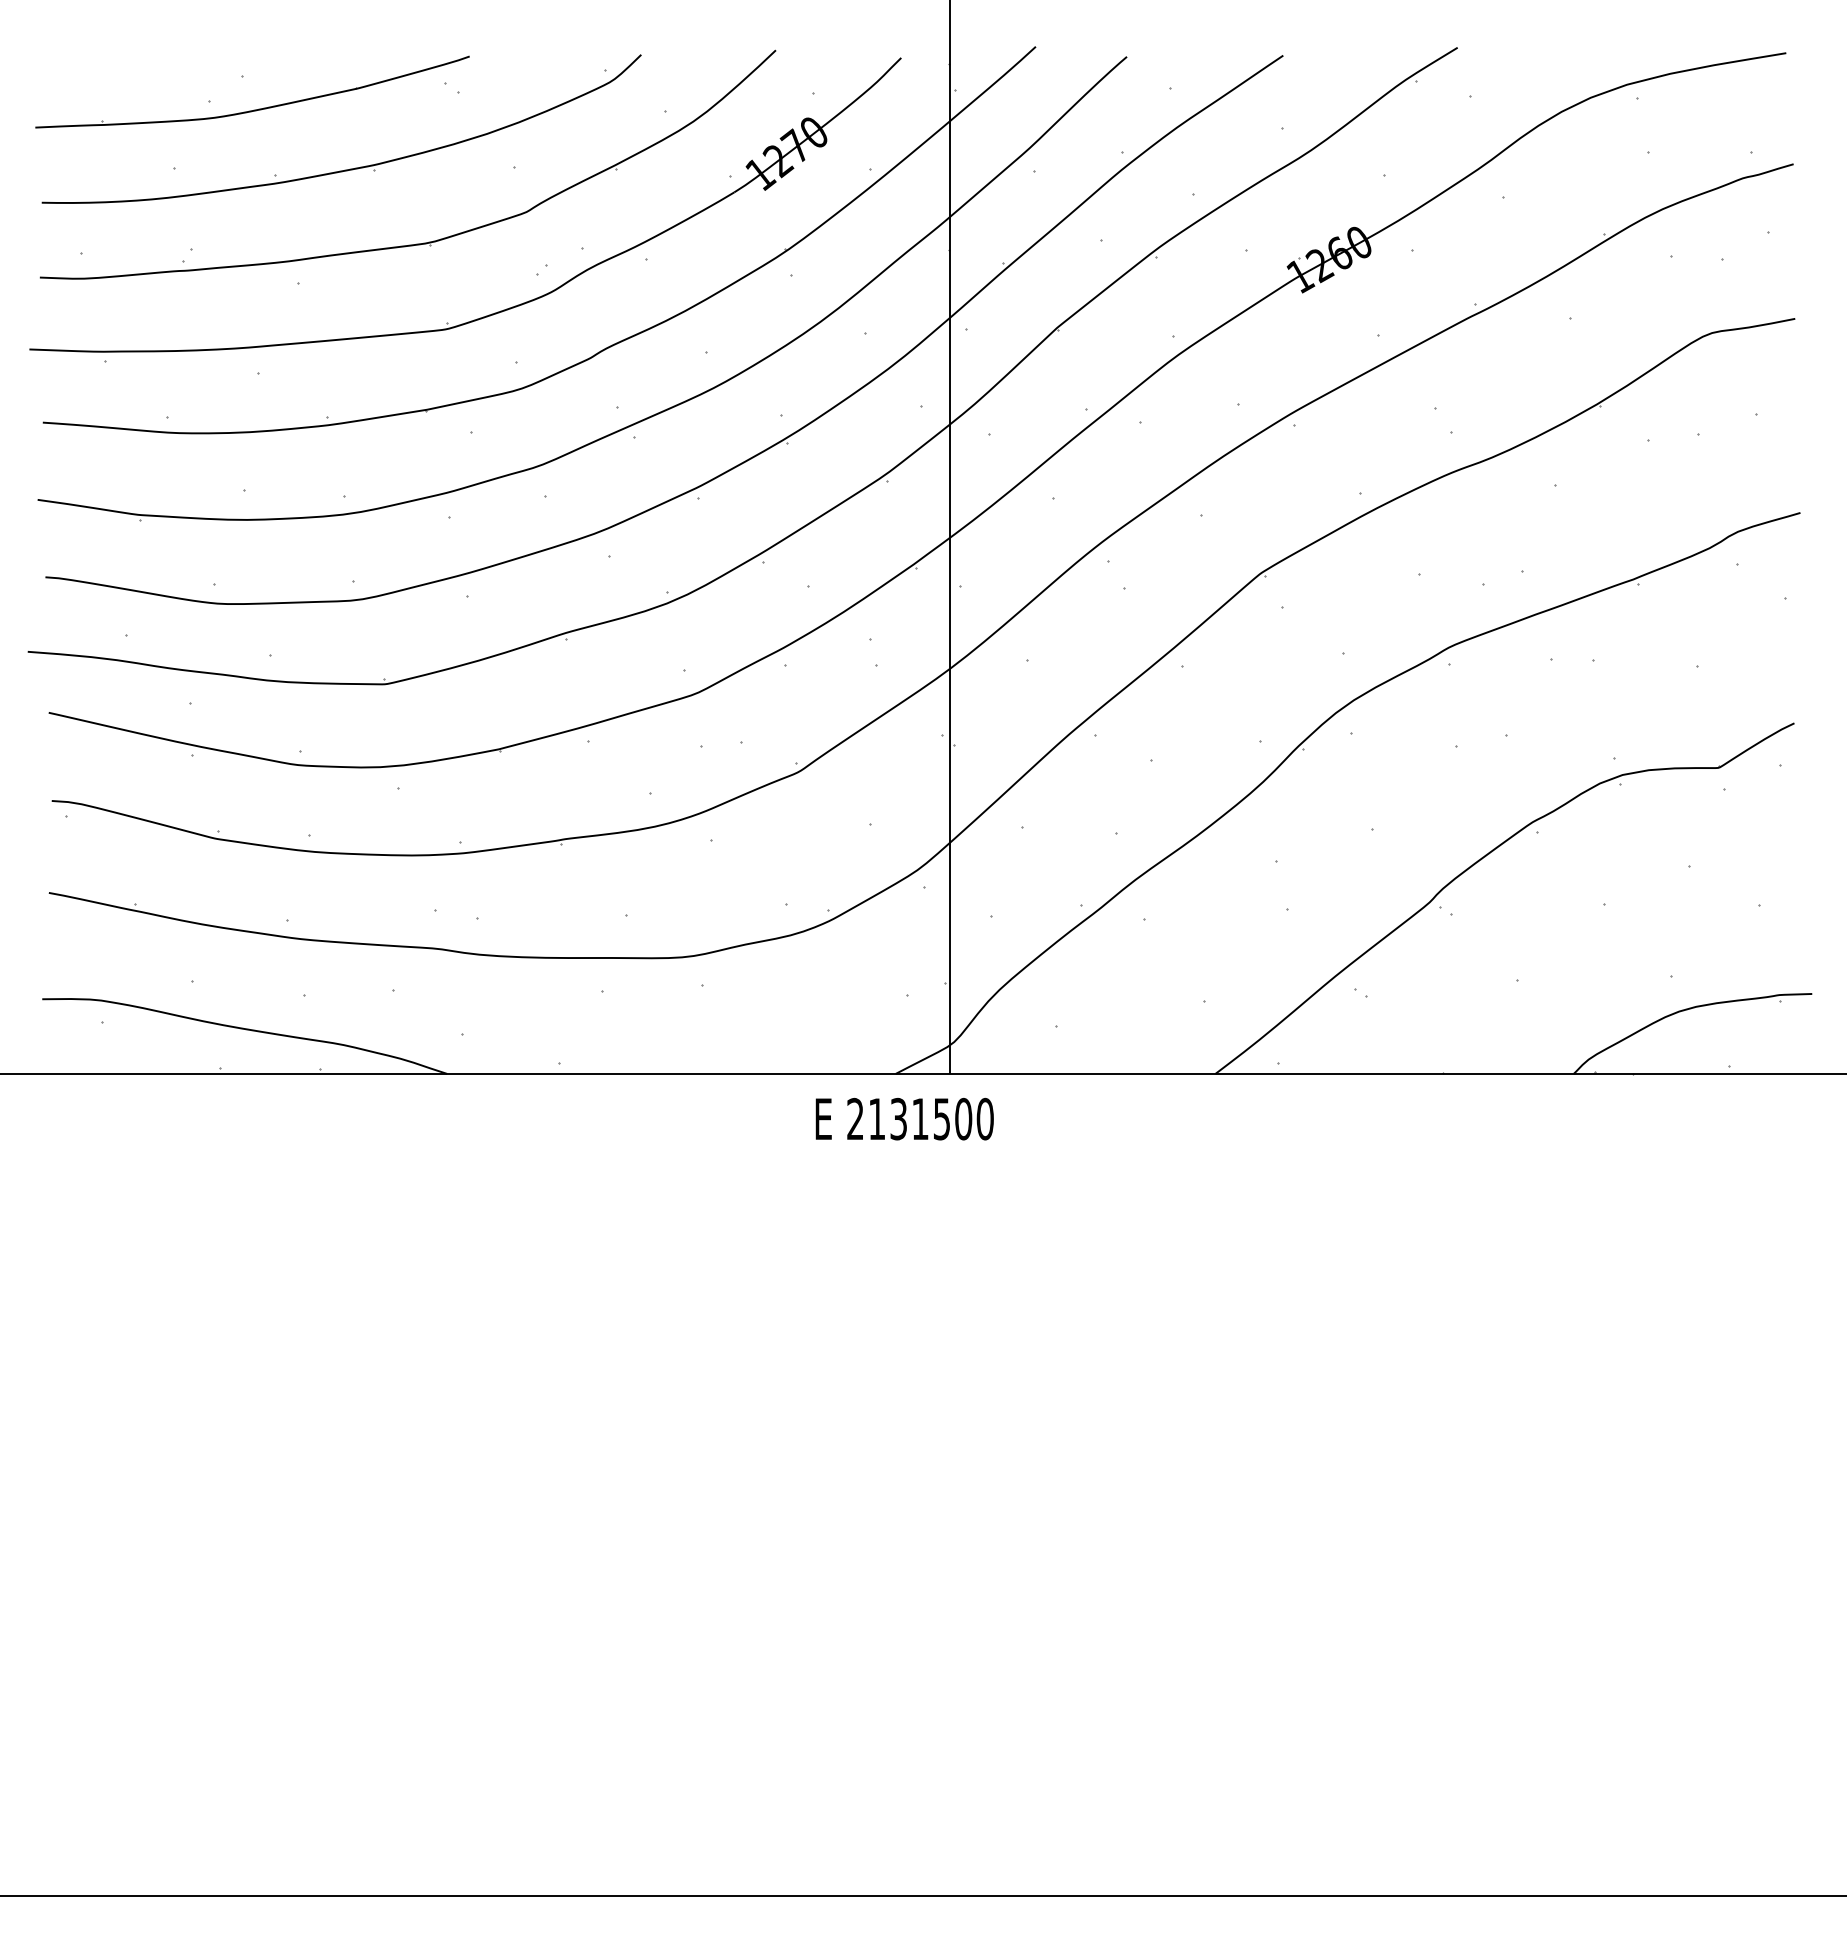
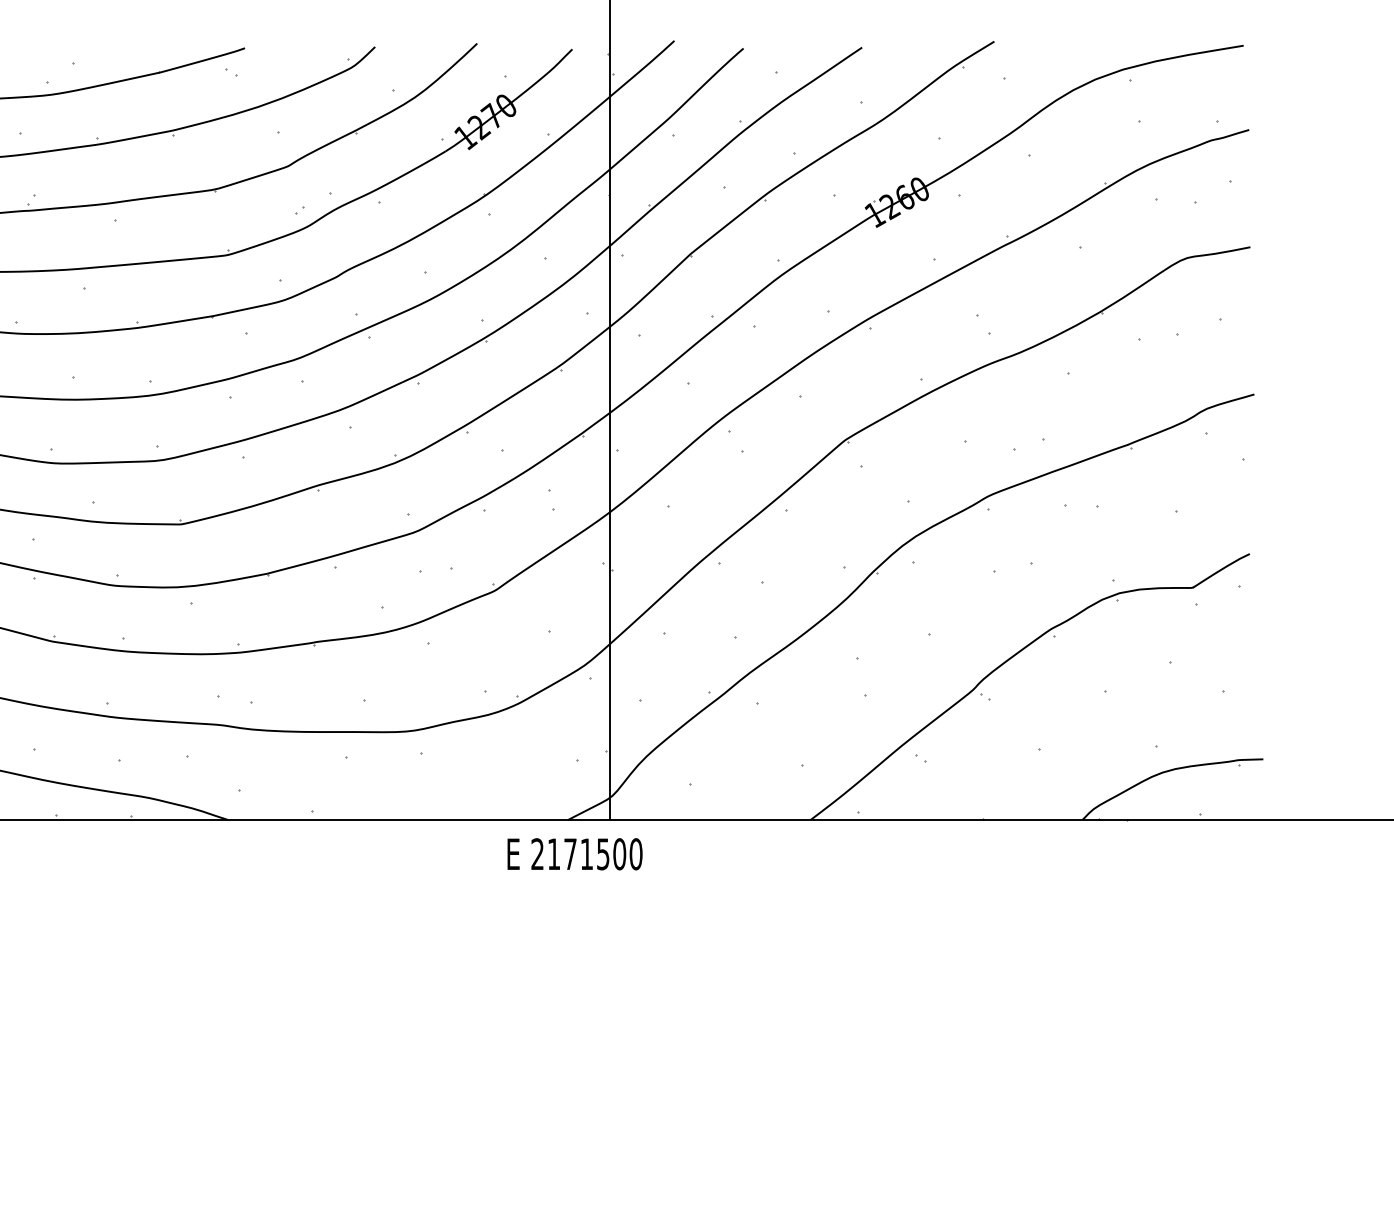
text: (898, 1118) -> (570, 853), 2131500 -> 2171500

